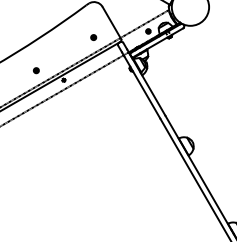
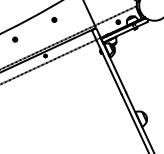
part: (93, 37) -> (54, 19), moved
part: (35, 70) -> (14, 39), moved

